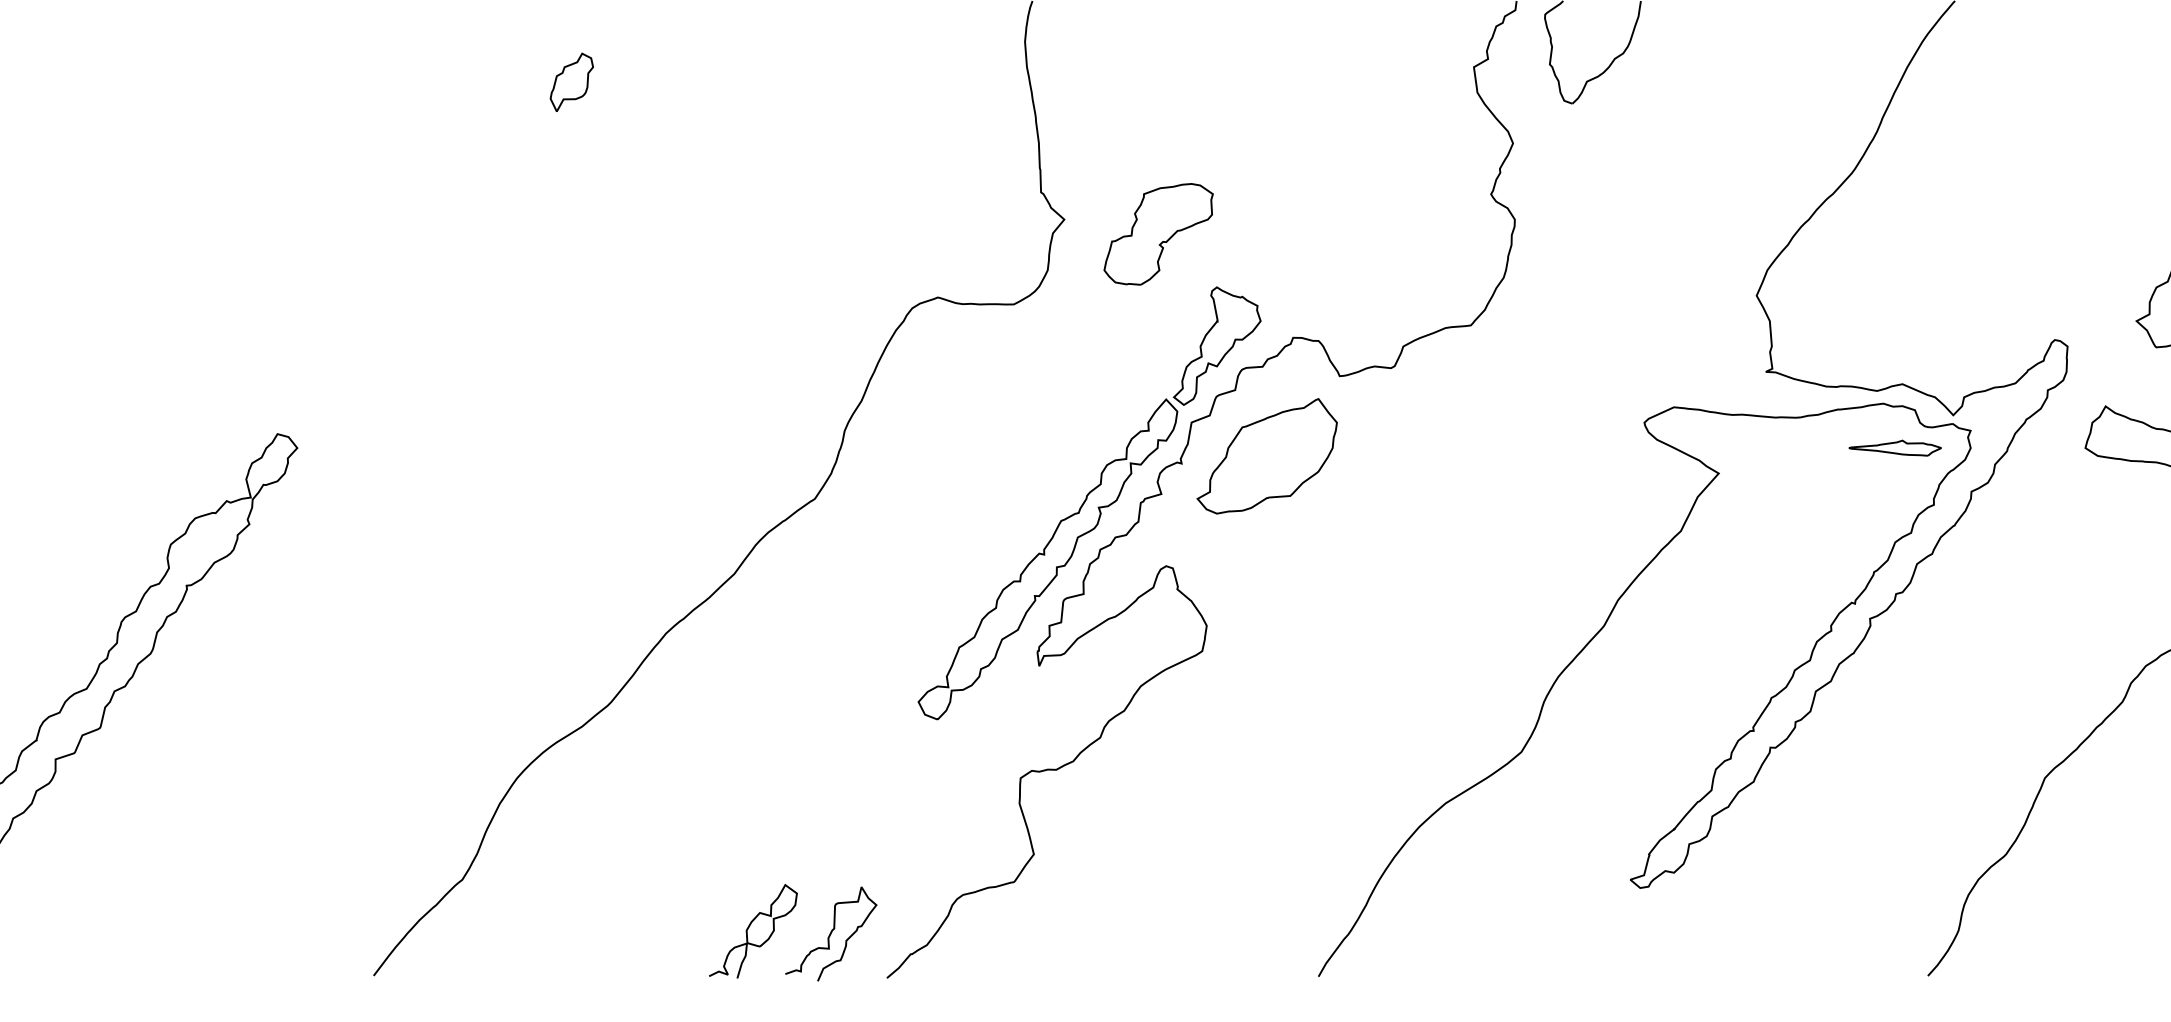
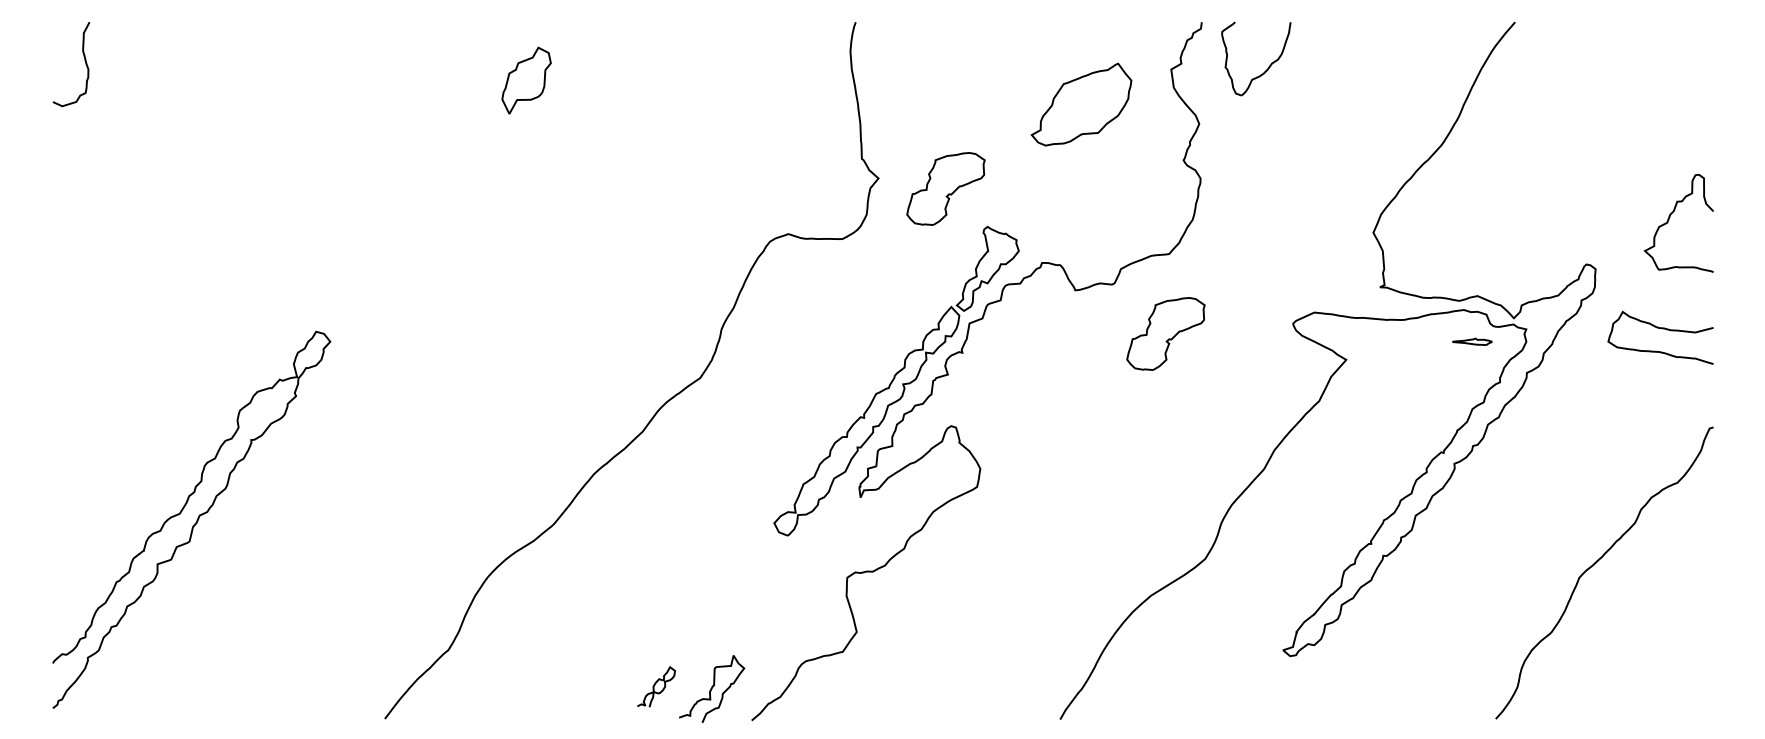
part: (571, 81) -> (526, 79), size x1.6
part: (1465, 436) -> (1165, 333), added
part: (1895, 447) -> (1472, 341), size x0.6
part: (1267, 456) -> (1081, 104), moved
part: (753, 930) -> (656, 686), size x0.6

